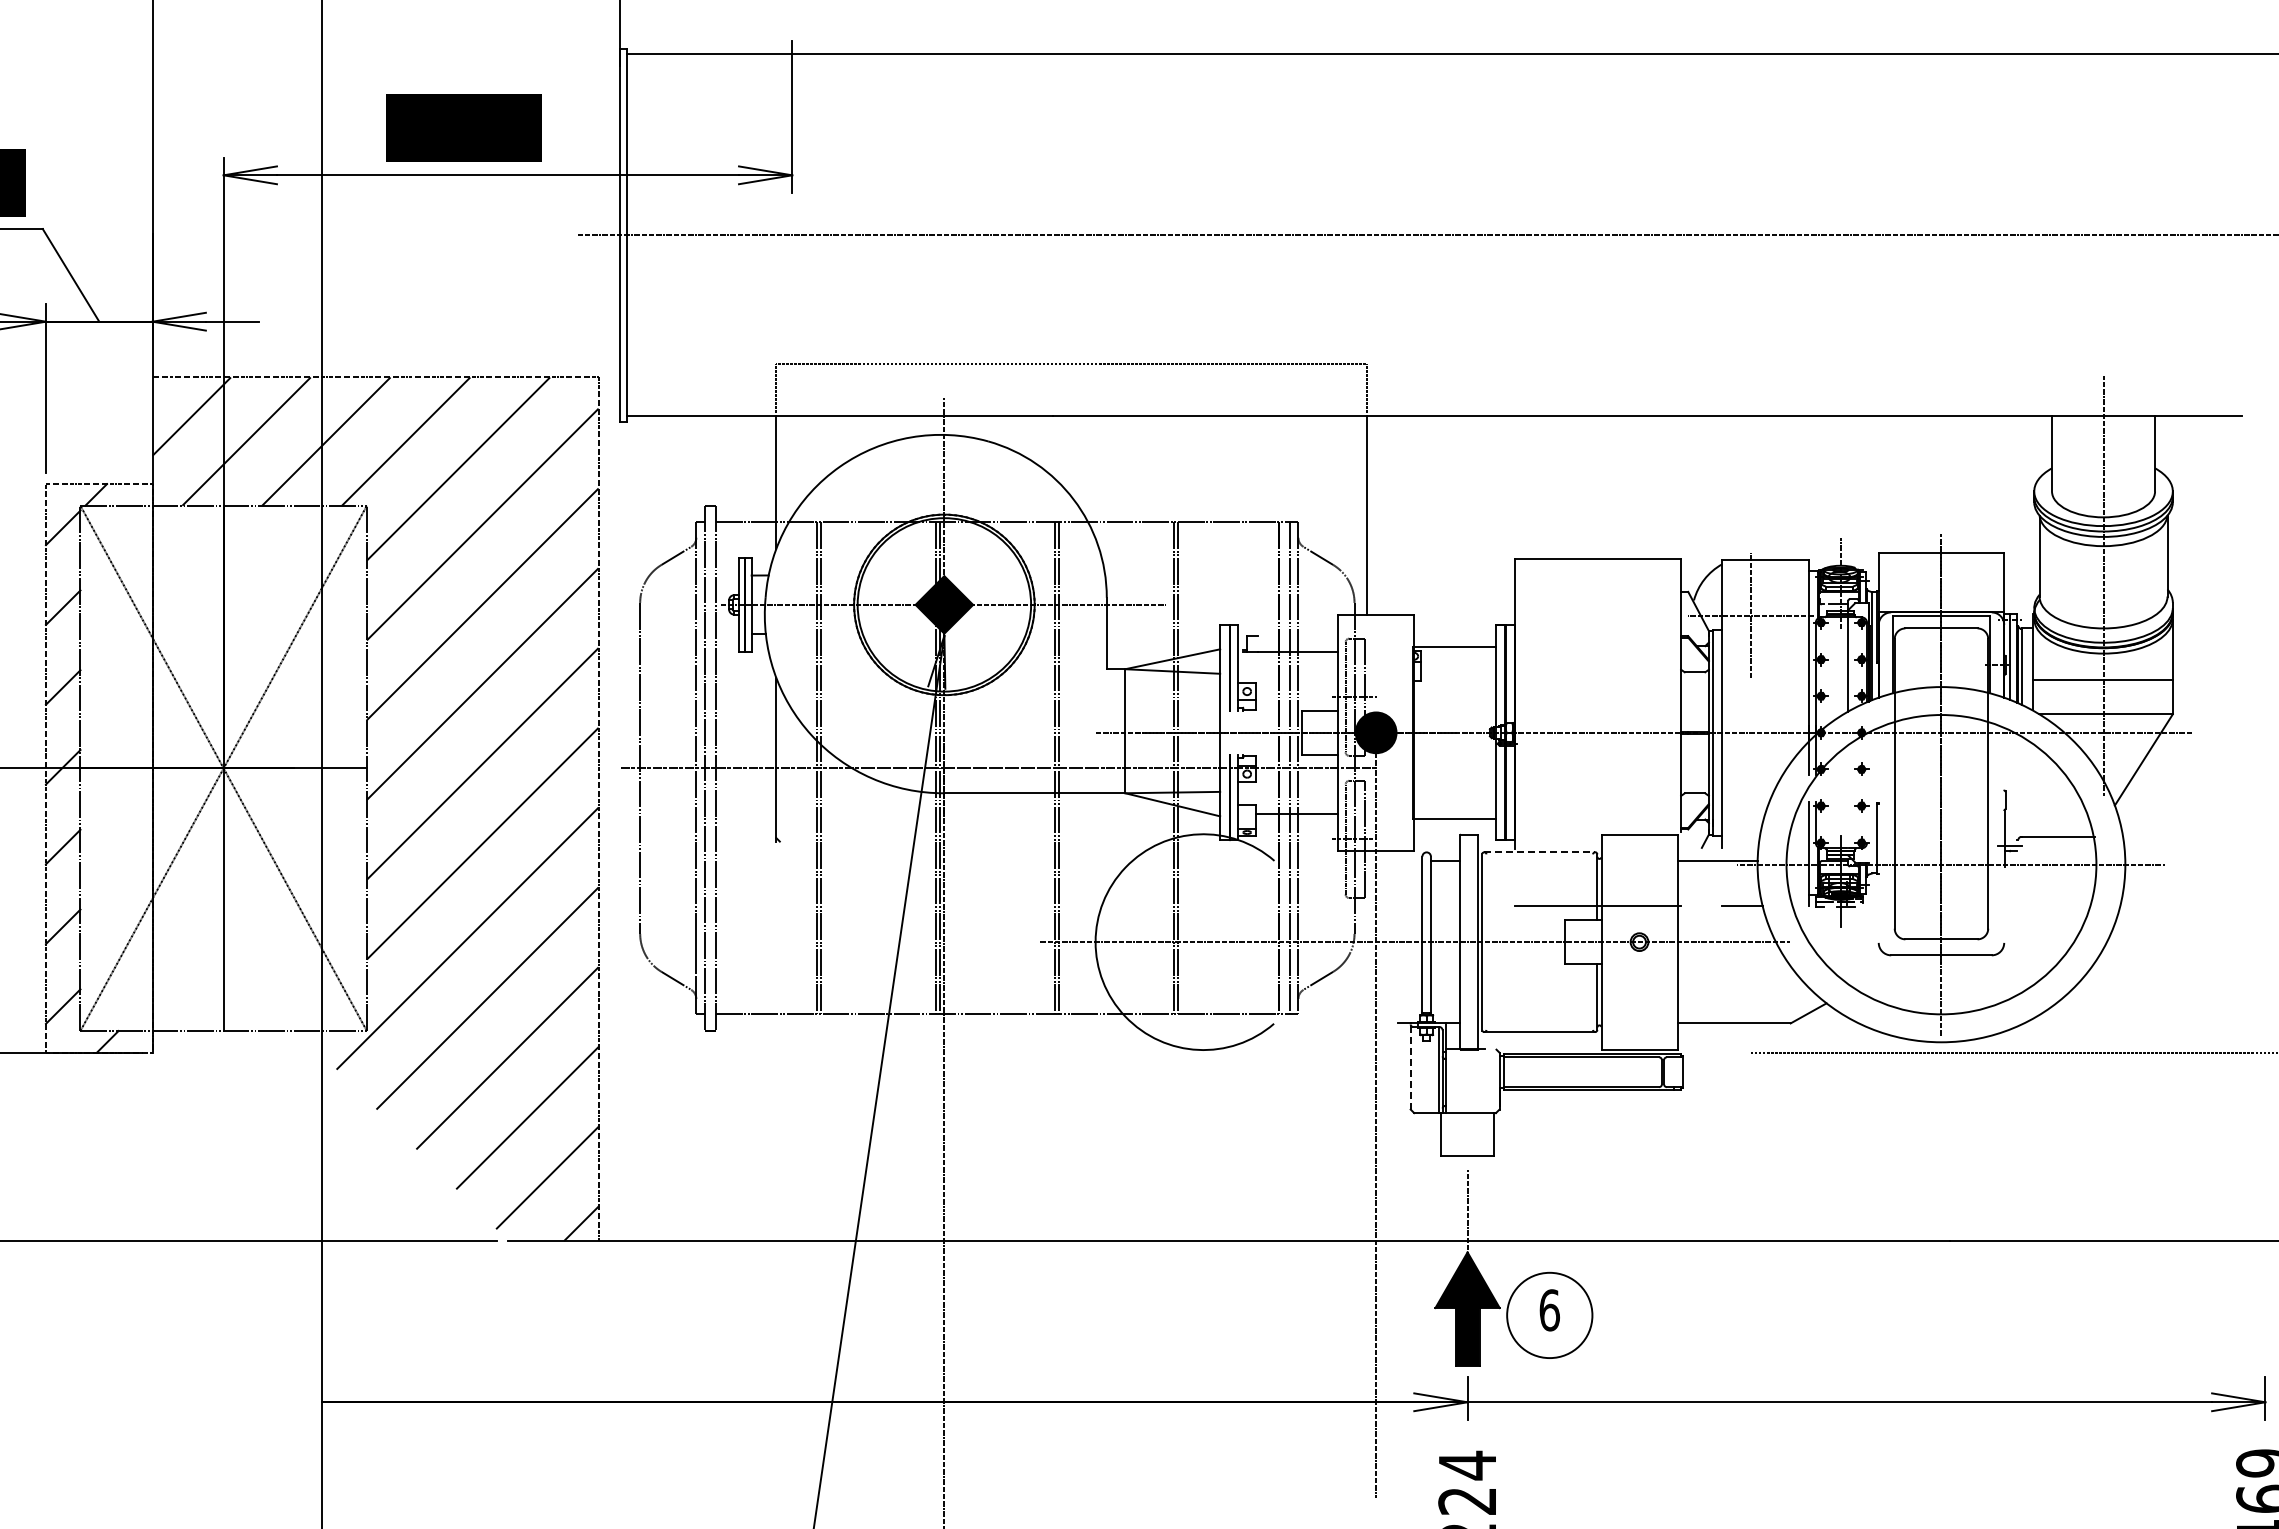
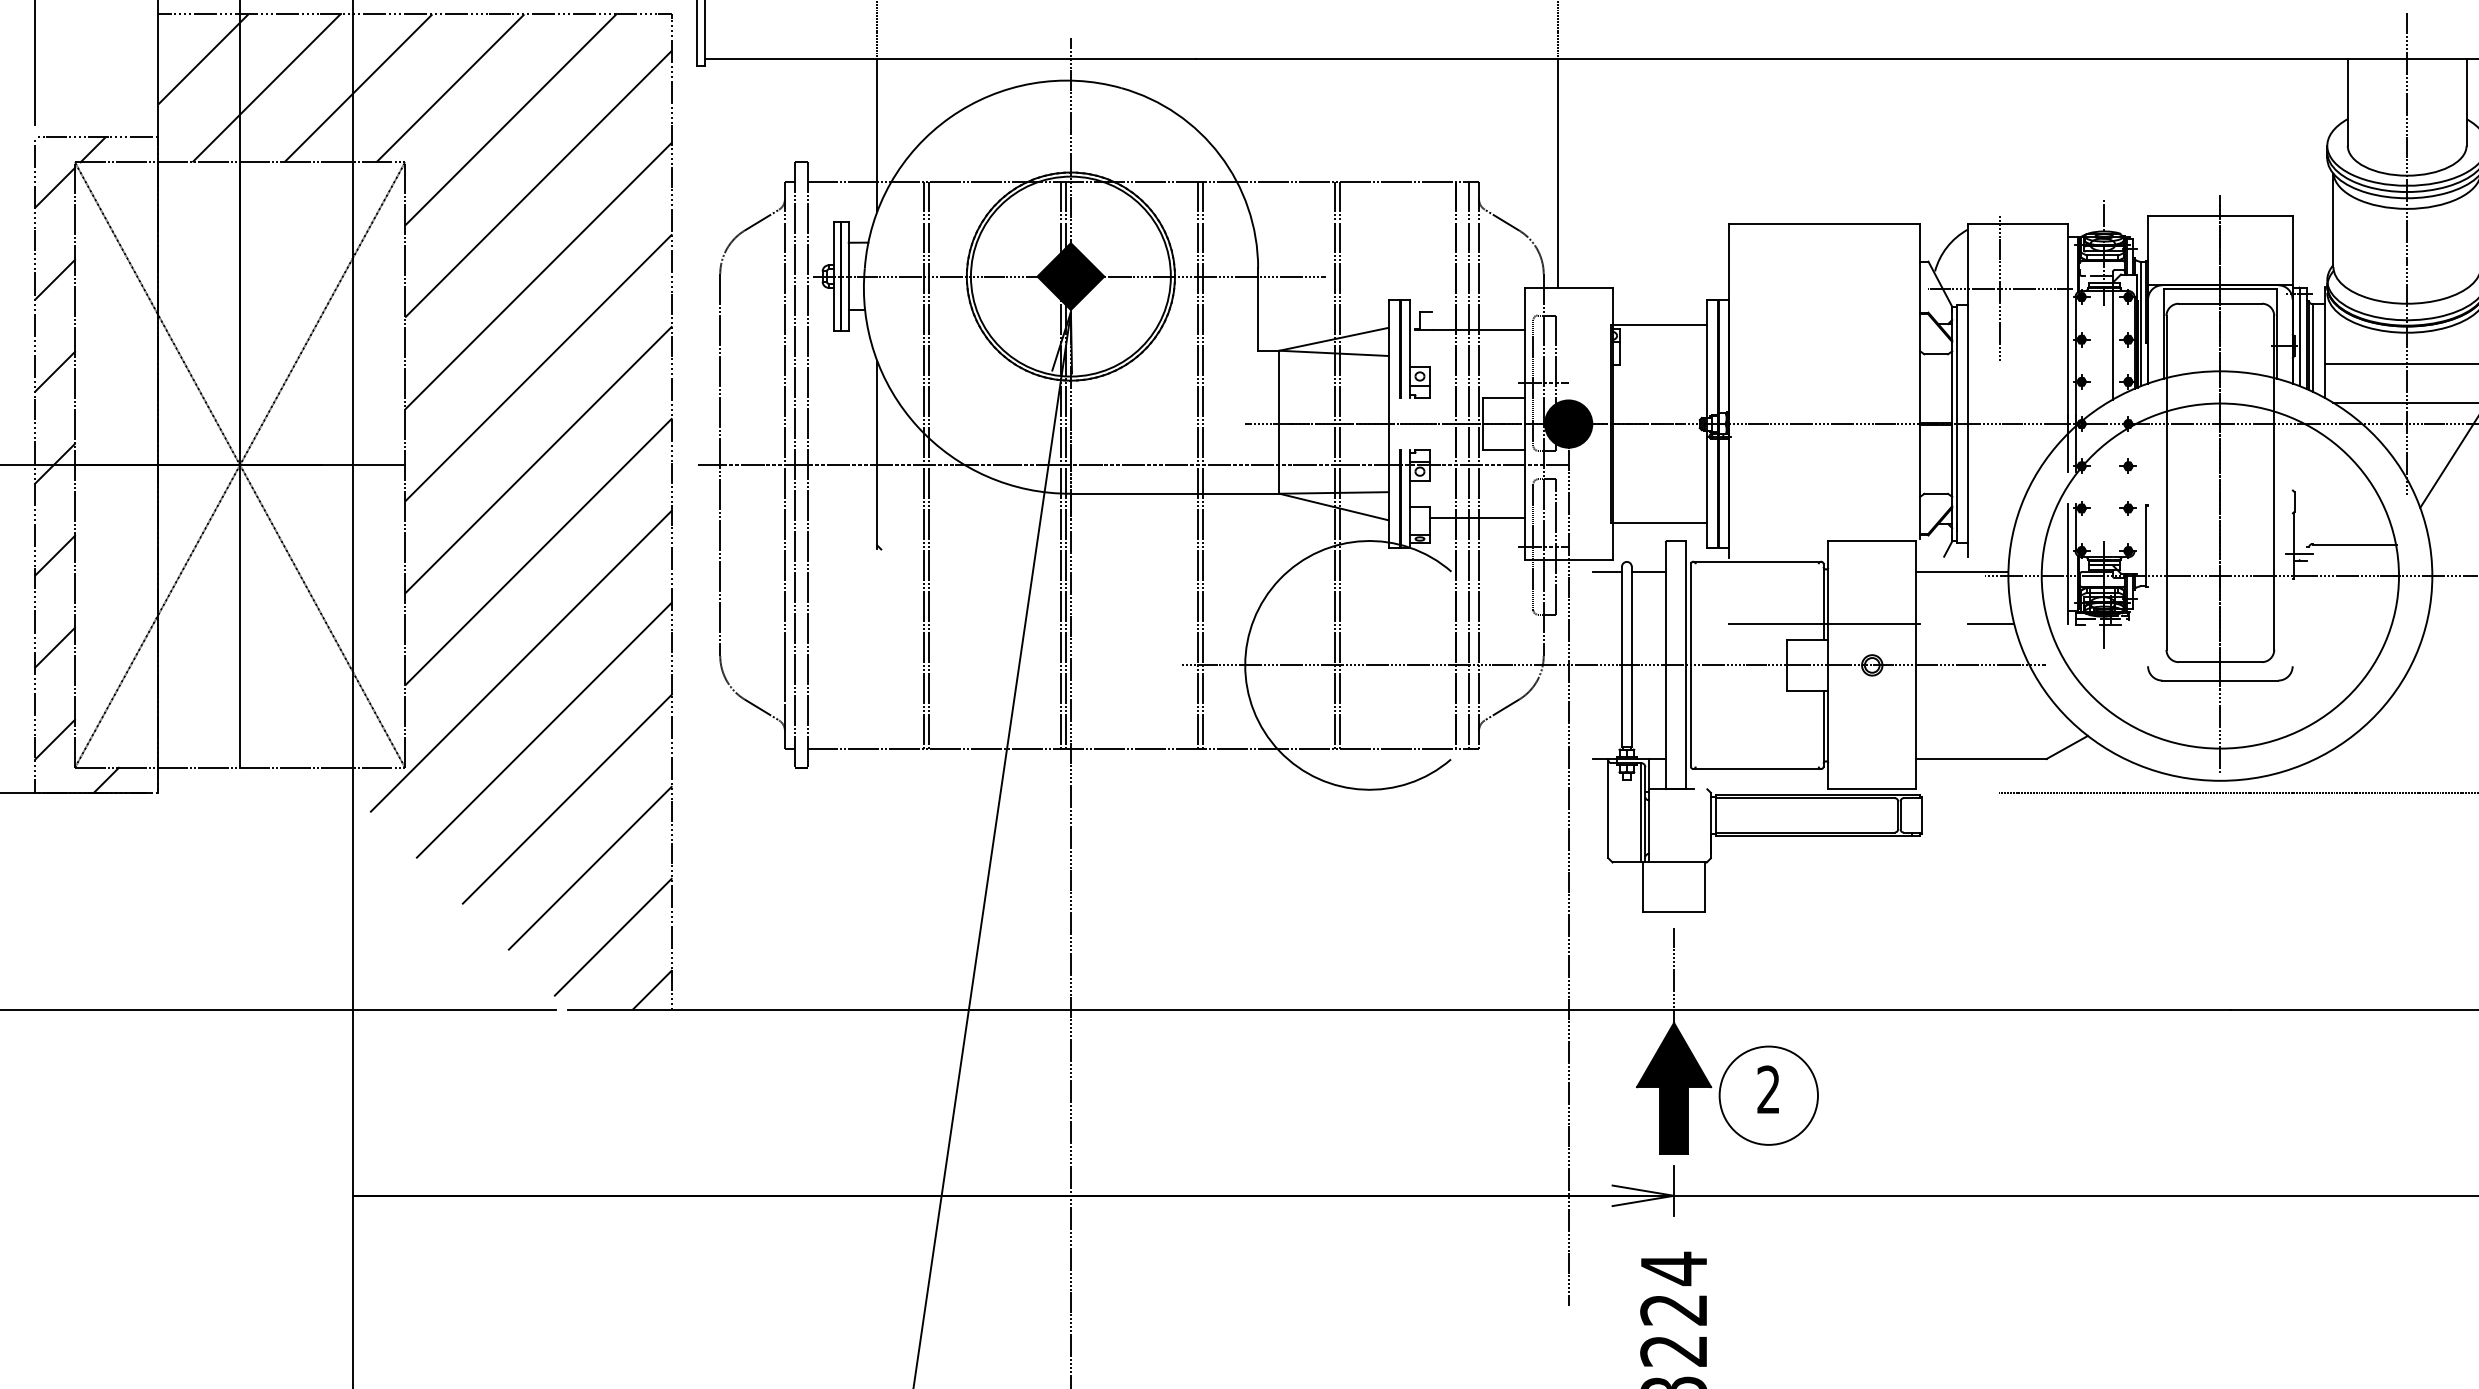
line: (1540, 852) -> (1758, 562), dashed -> solid
line: (1409, 860) -> (1607, 571), added
line: (1410, 1065) -> (1608, 807), dashed -> solid
text: (1549, 1310) -> (1768, 1090), 6 -> 2

